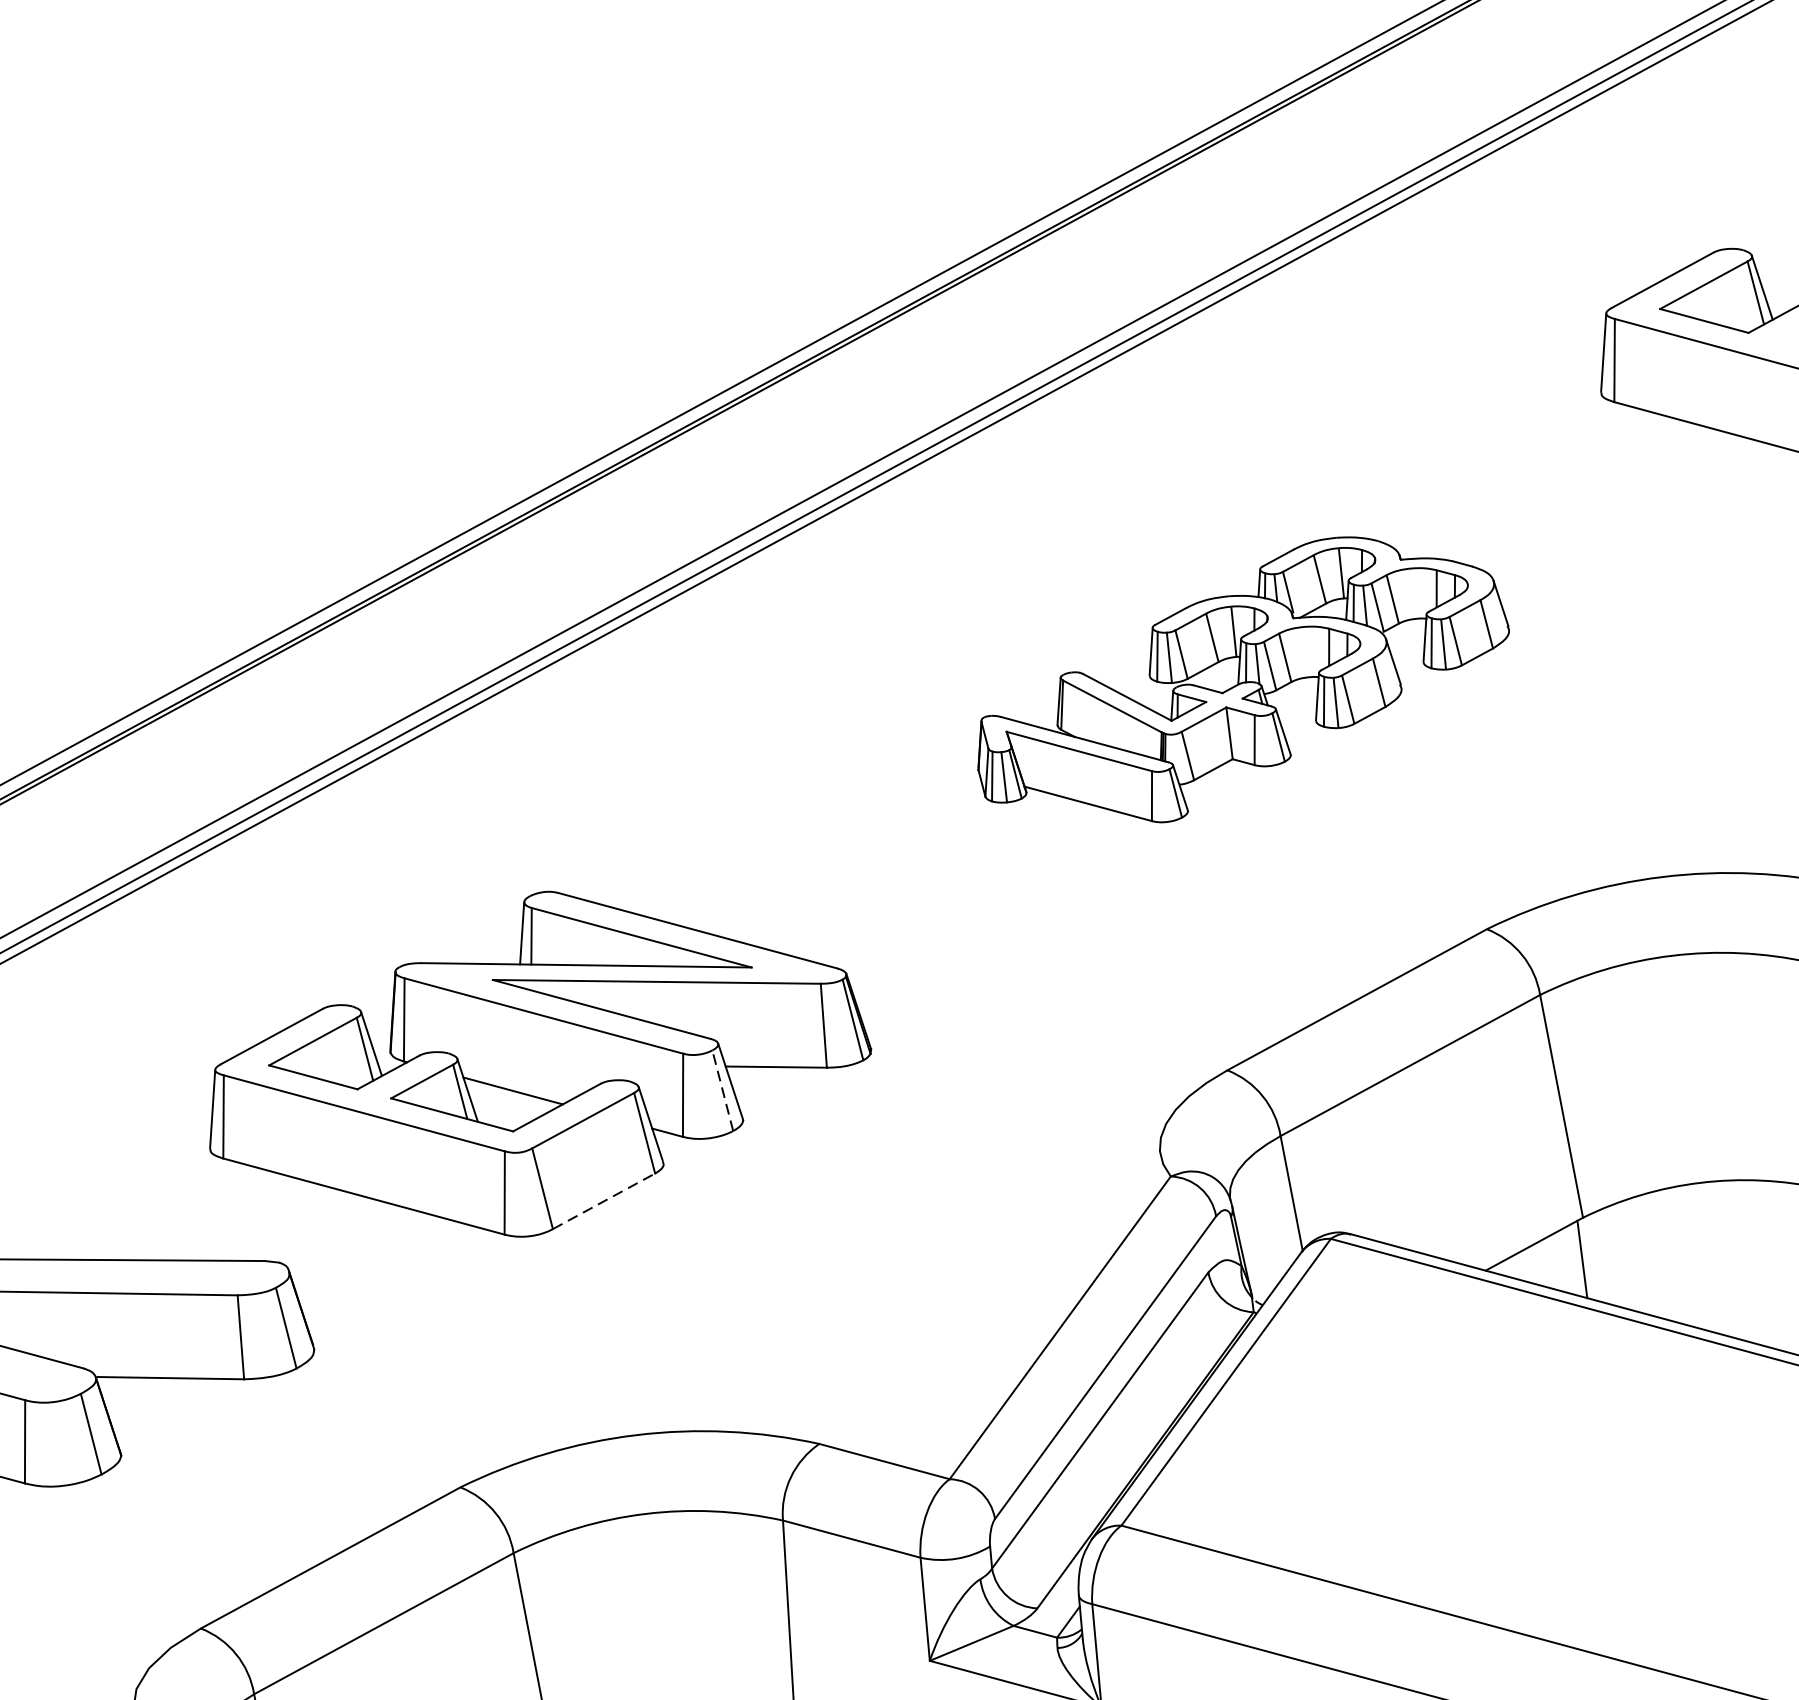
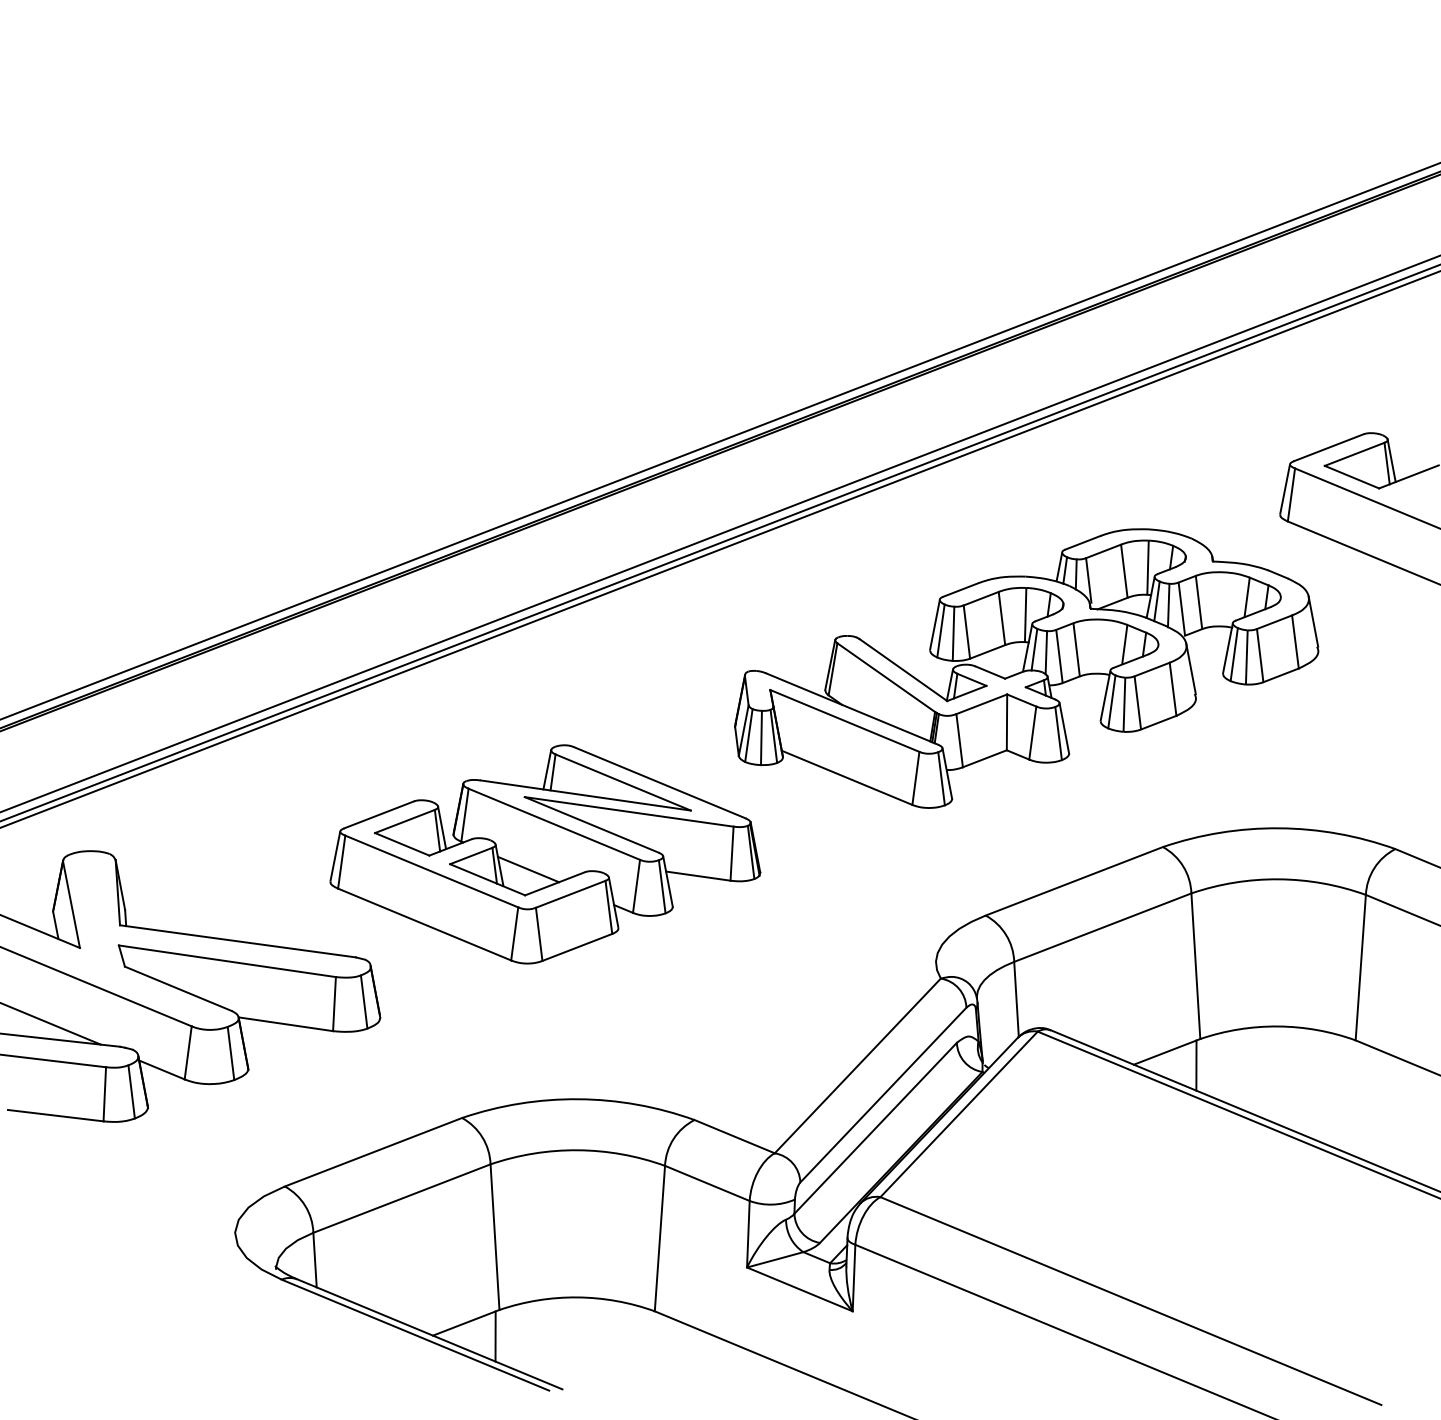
part: (1240, 681) -> (1026, 668), size x1.67
line: (723, 1090) -> (662, 886), dashed -> solid
line: (604, 1201) -> (577, 947), dashed -> solid

